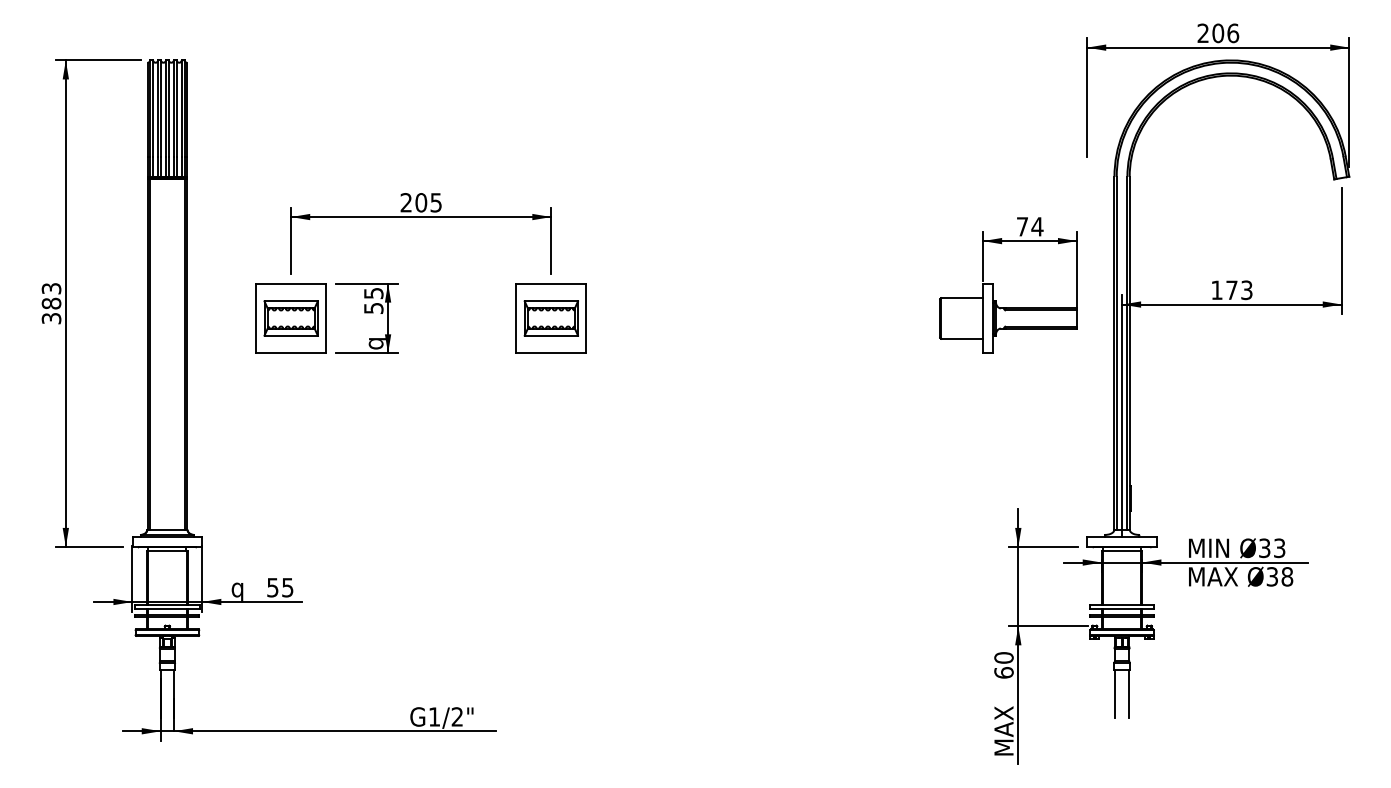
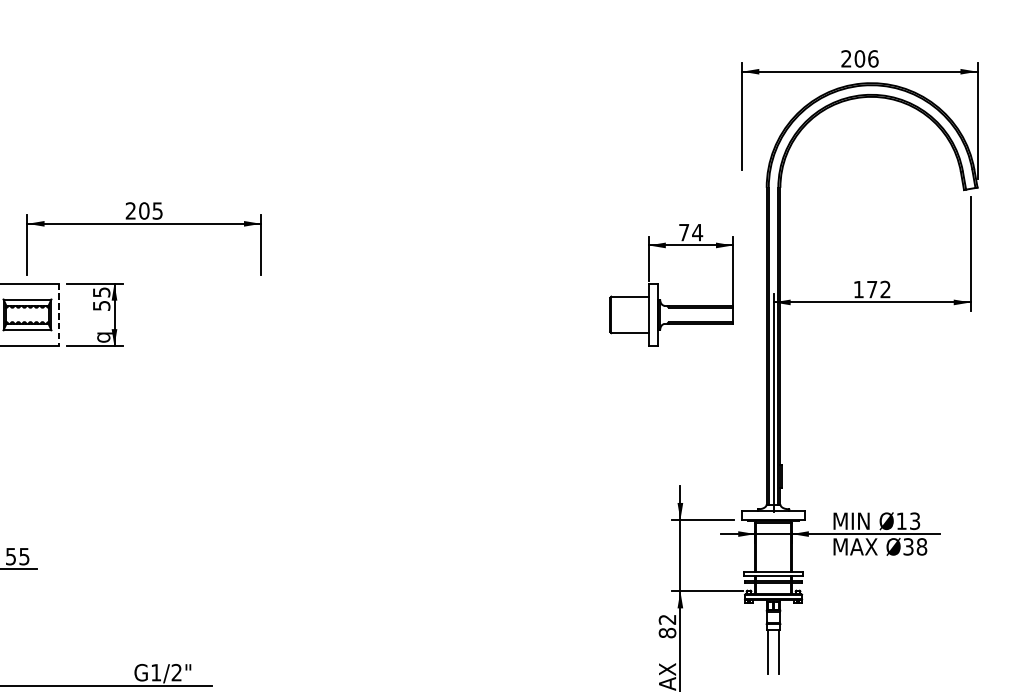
text: (1246, 290) -> (885, 289), 173 -> 172
line: (326, 318) -> (59, 314), solid -> dashed
part: (550, 318) -> (260, 314), removed
text: (1264, 548) -> (901, 521), Ø33 -> Ø13
text: (1003, 665) -> (667, 626), 60 -> 82

